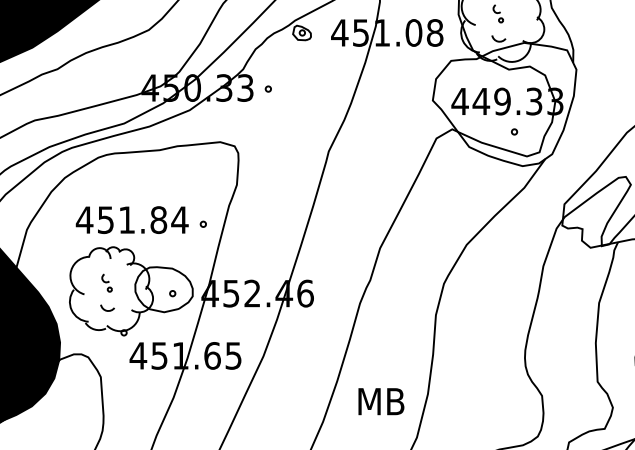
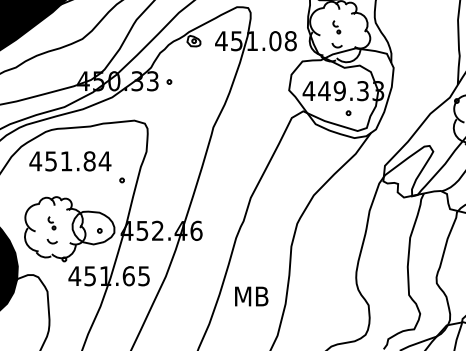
text: (132, 220) -> (70, 161), moved
text: (381, 401) -> (251, 296), moved

